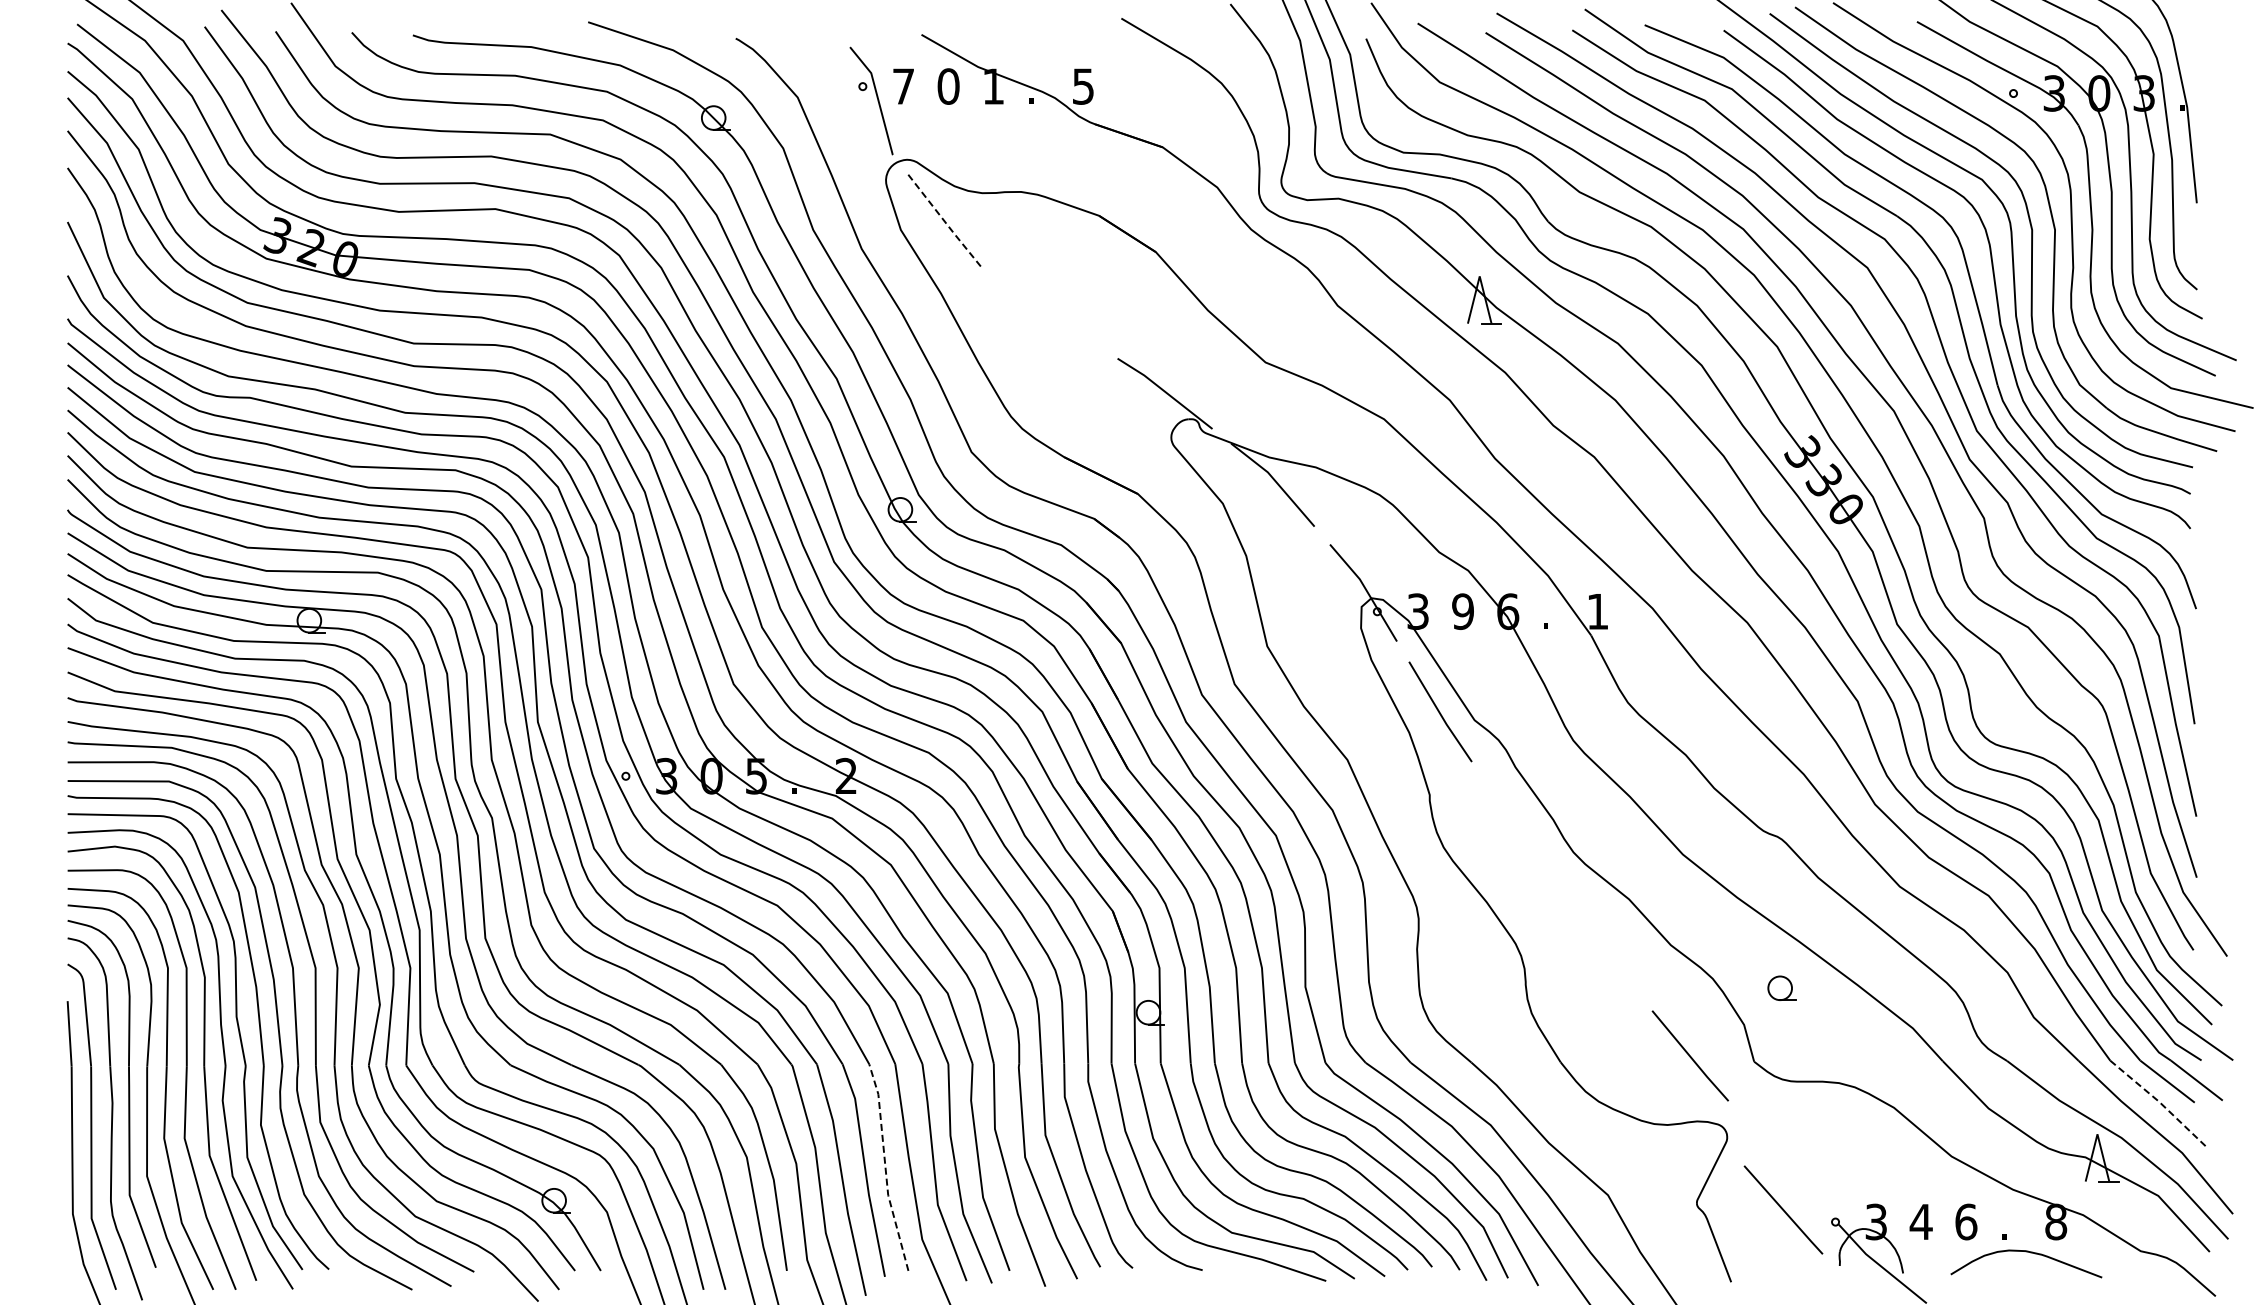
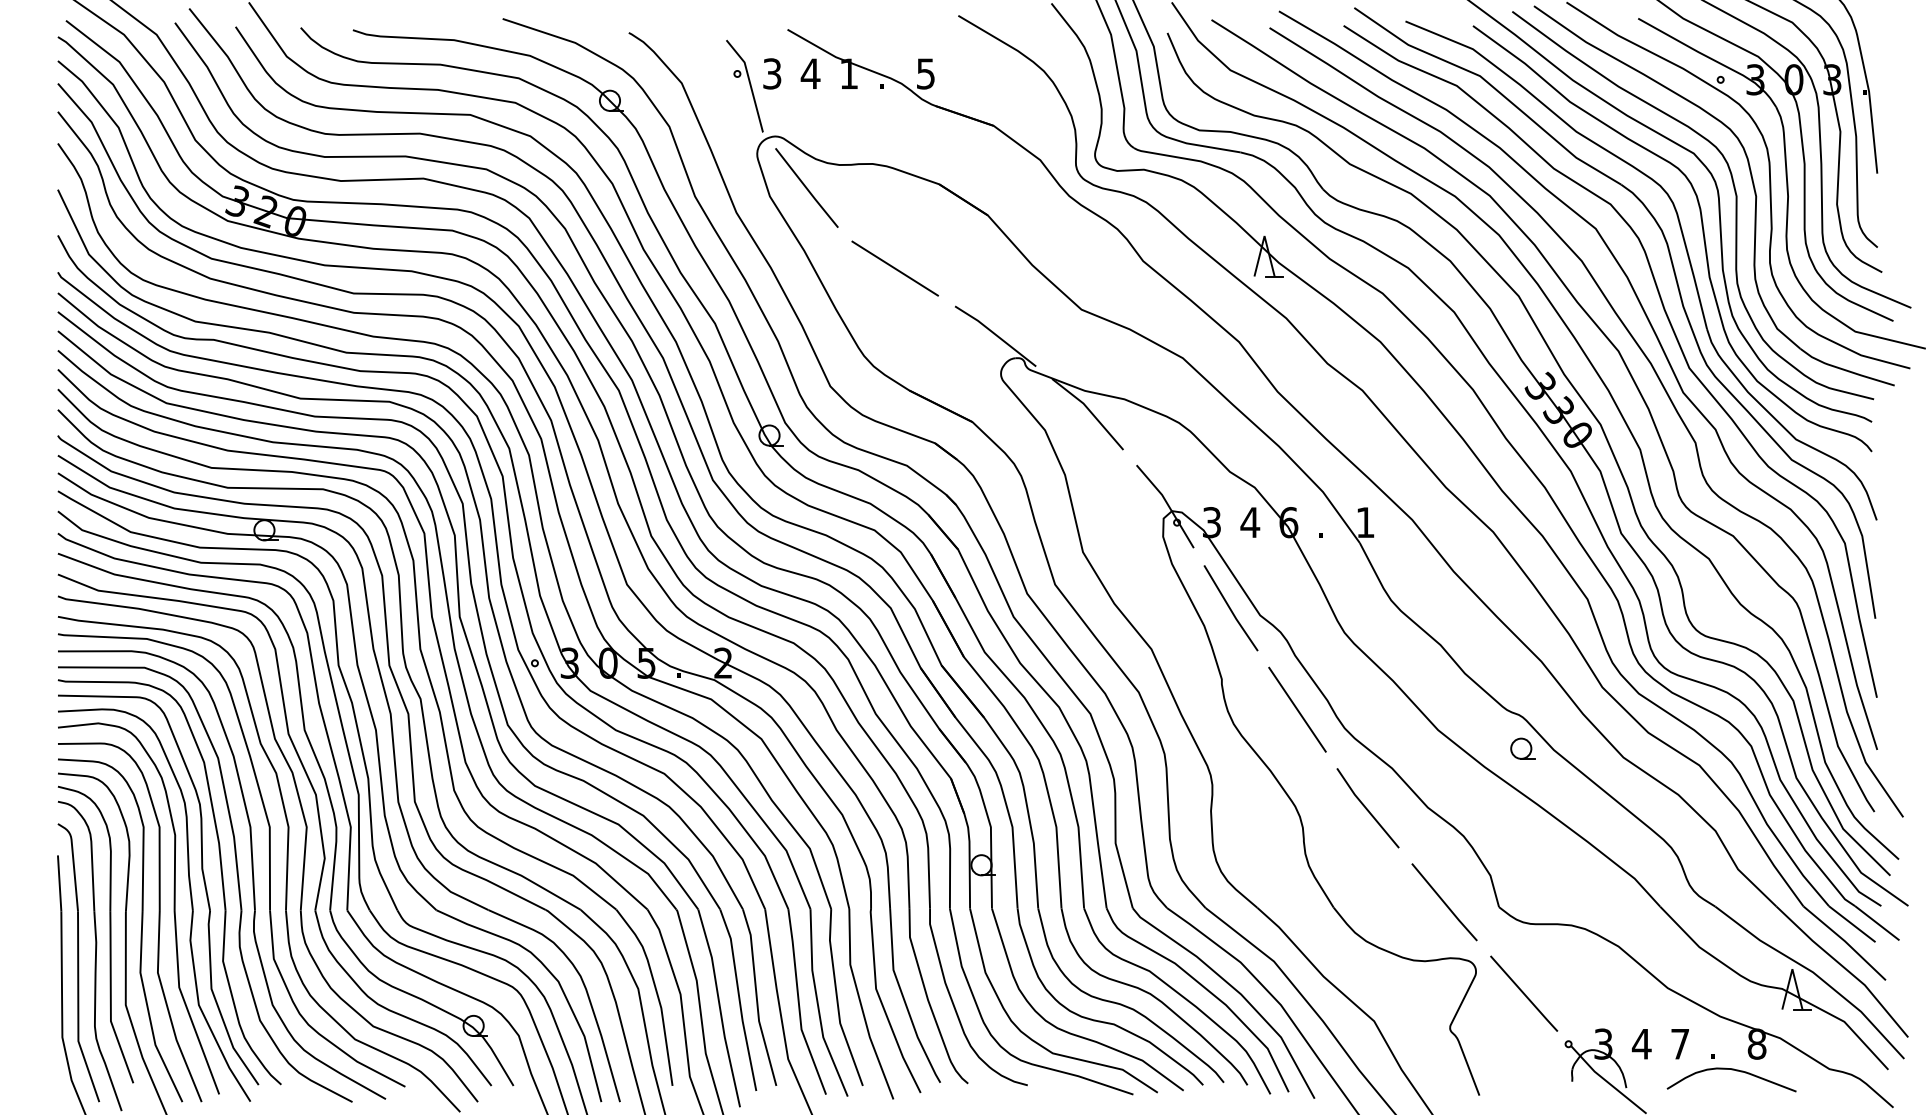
text: (903, 86) -> (772, 73), 7 -> 3
text: (948, 86) -> (810, 73), 0 -> 4
line: (944, 220) -> (807, 188), dashed -> solid
line: (1047, 314) -> (895, 268), added
text: (1462, 611) -> (1249, 522), 9 -> 4
line: (1518, 830) -> (1297, 709), added
line: (1599, 945) -> (1366, 807), added
part: (1781, 987) -> (1522, 748), moved
line: (2159, 1102) -> (1845, 942), dashed -> solid
line: (885, 1167) -> (756, 997), dashed -> solid
line: (1783, 1209) -> (1524, 993), moved
text: (1966, 1221) -> (1680, 1043), 6 -> 7

